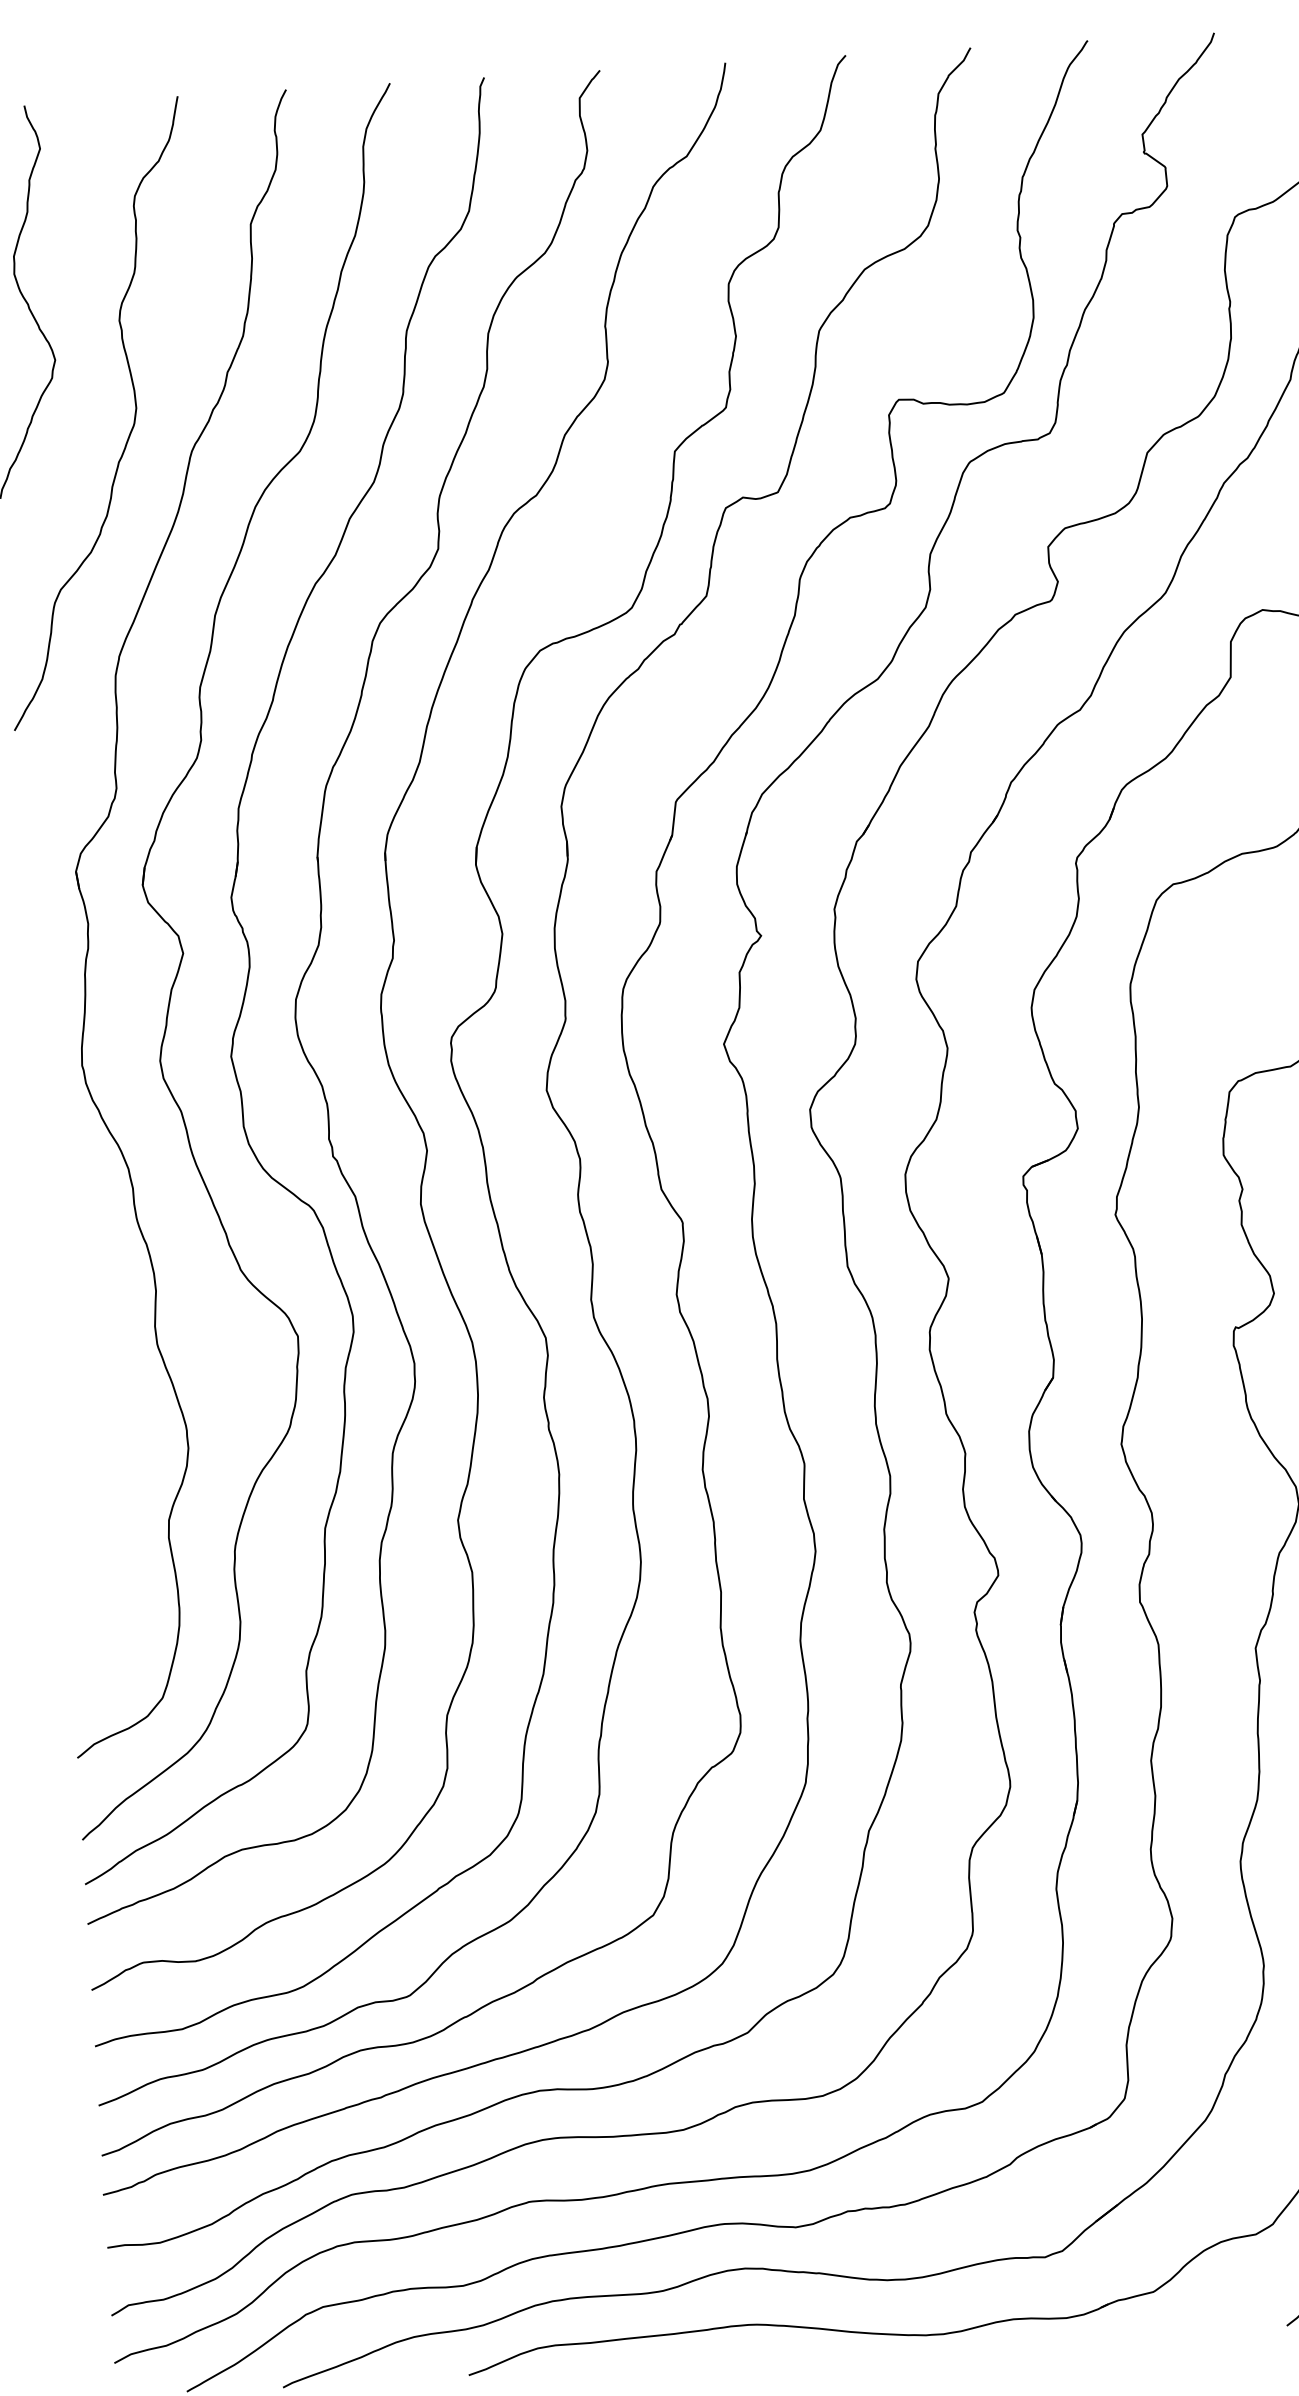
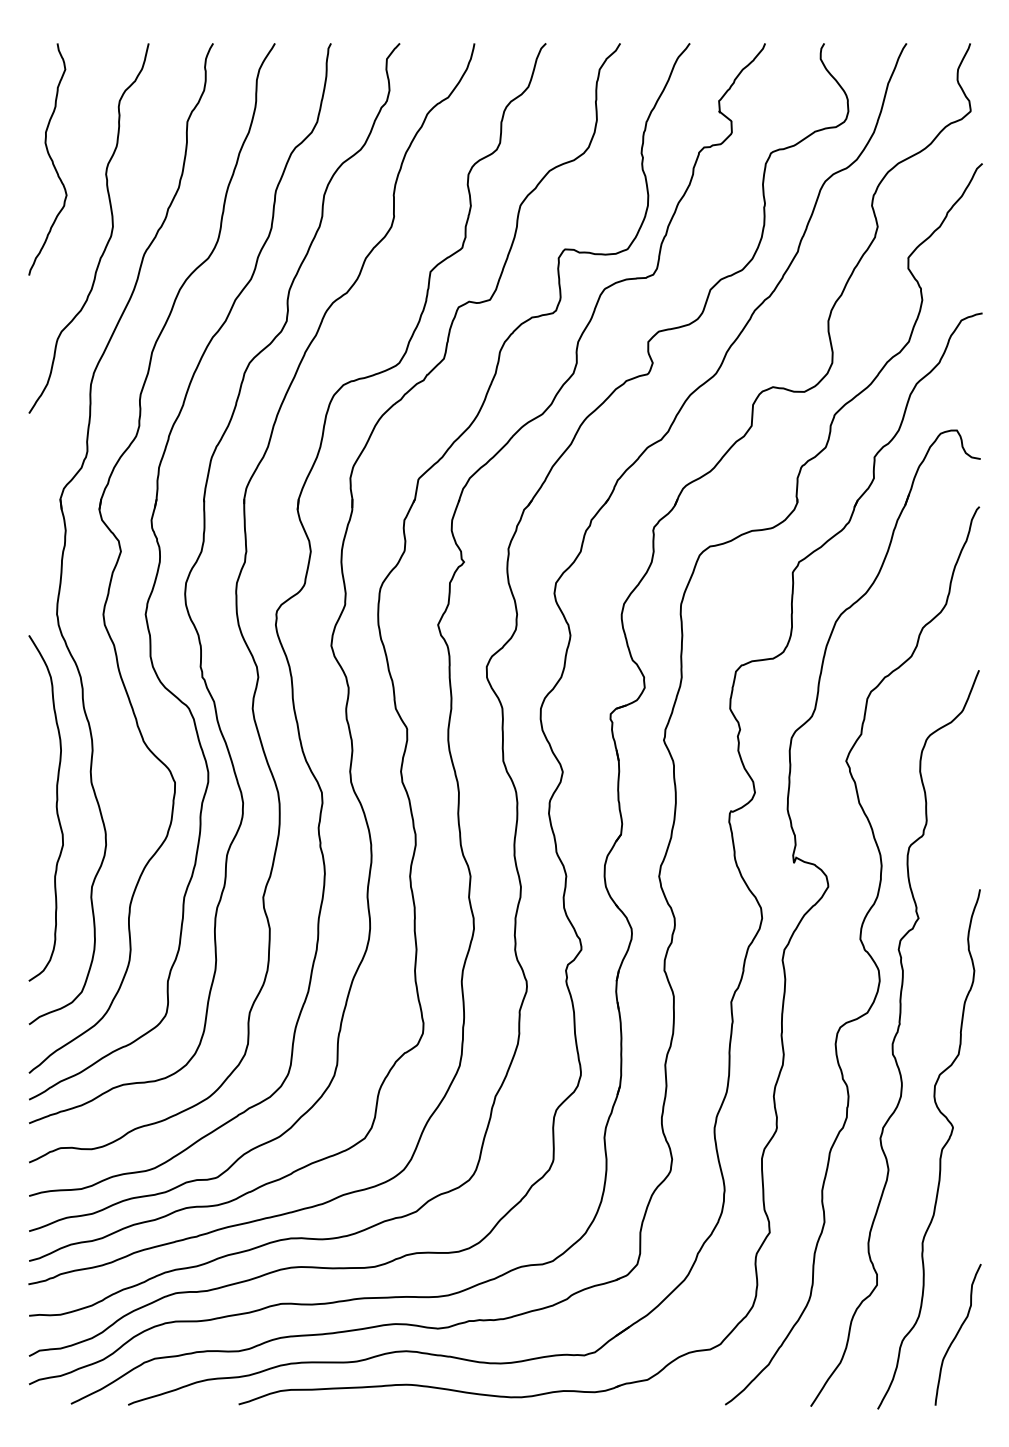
curve: (99, 1390) -> (55, 807), added

